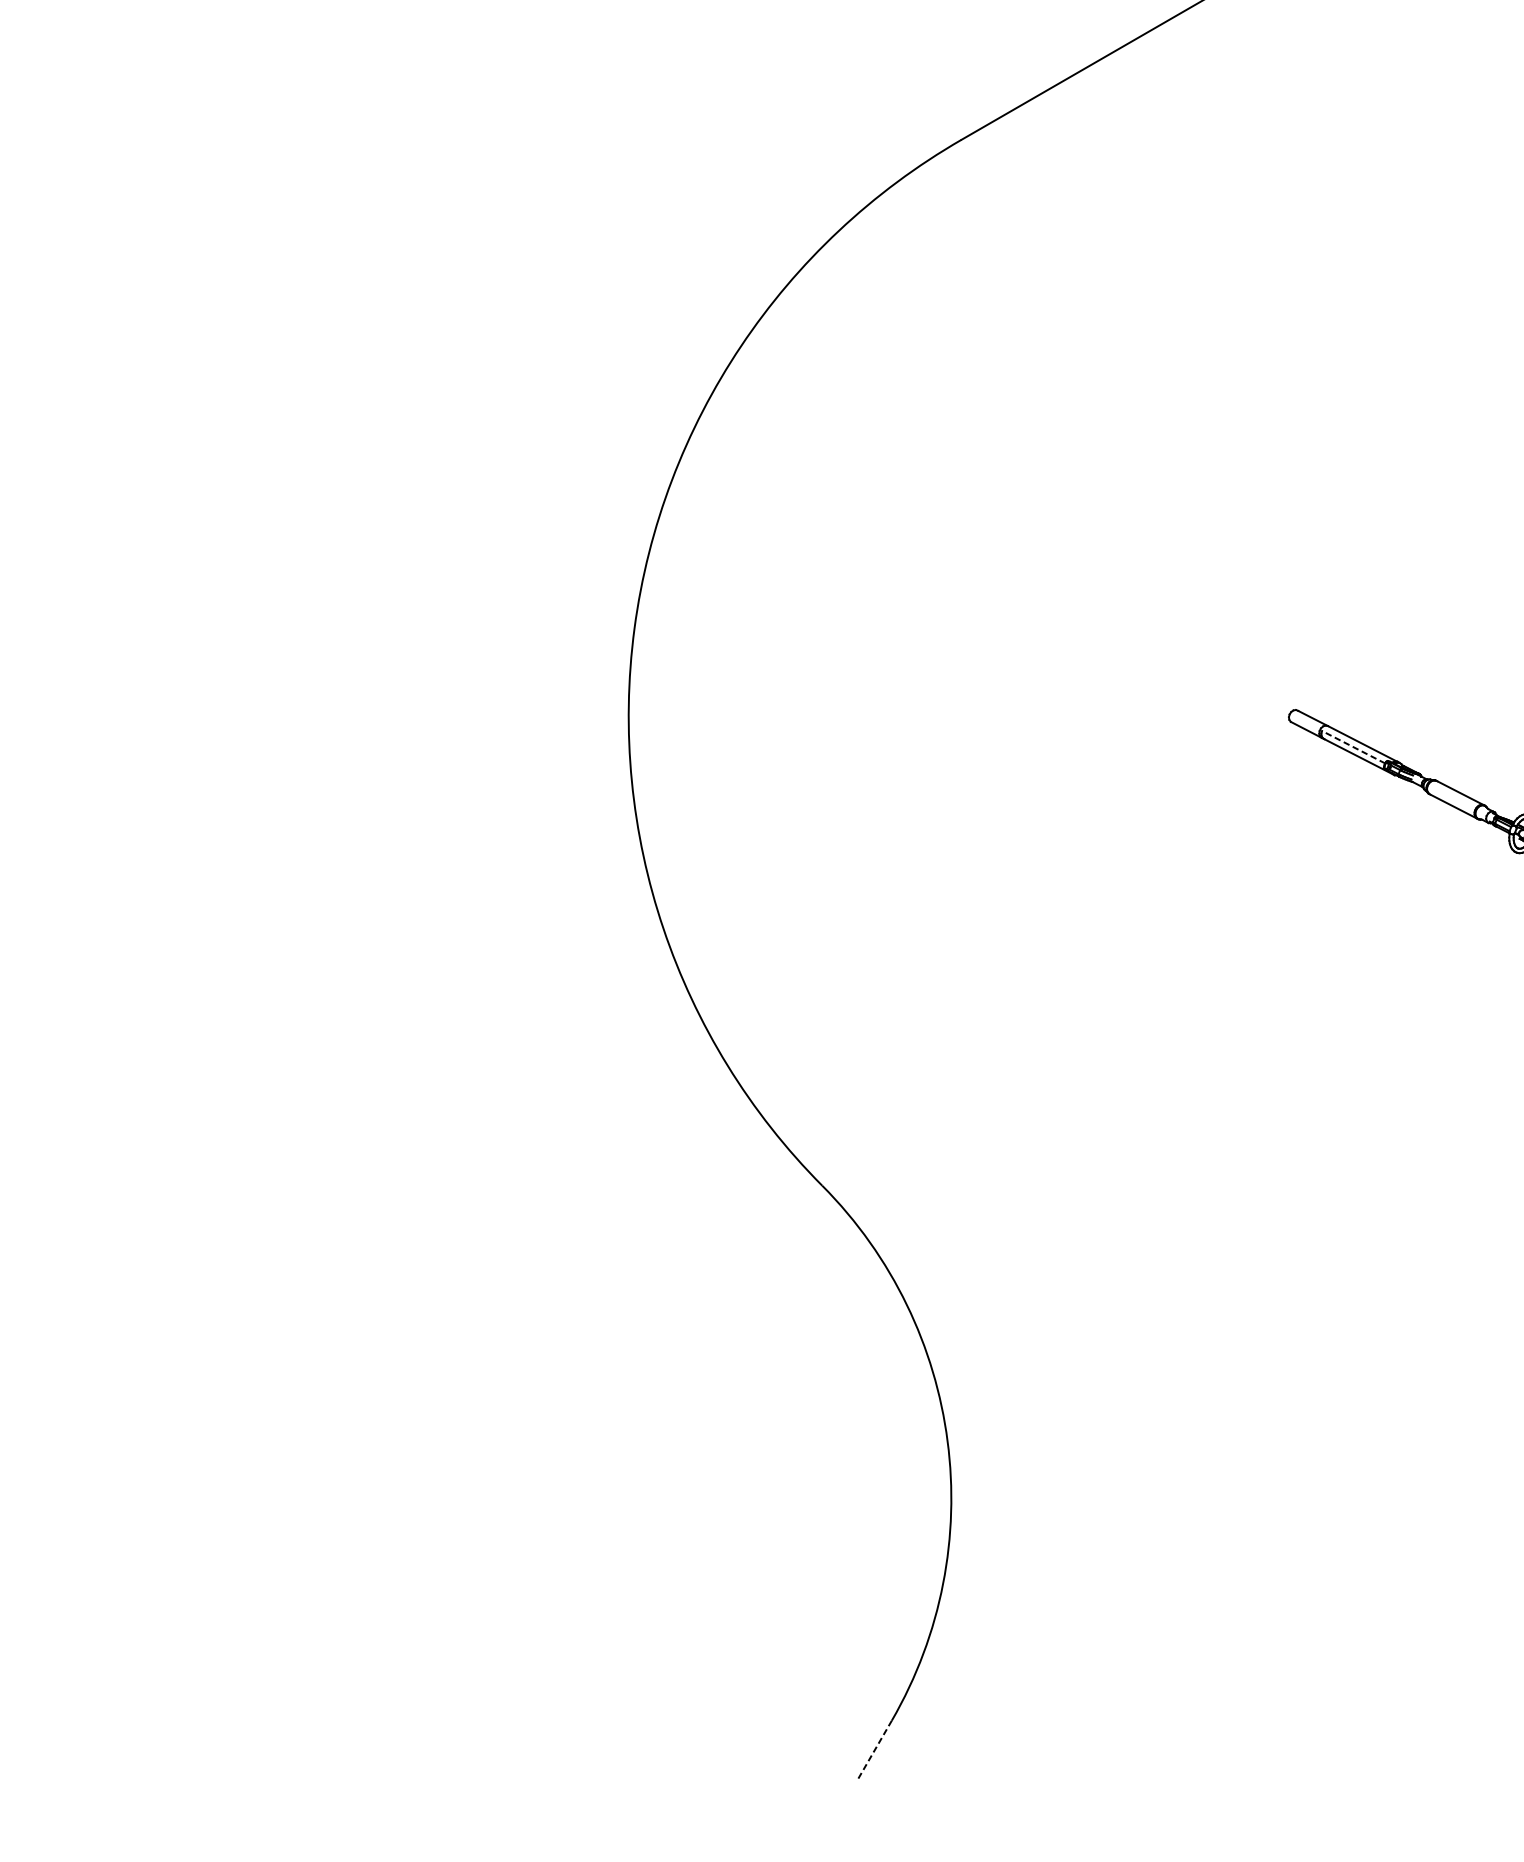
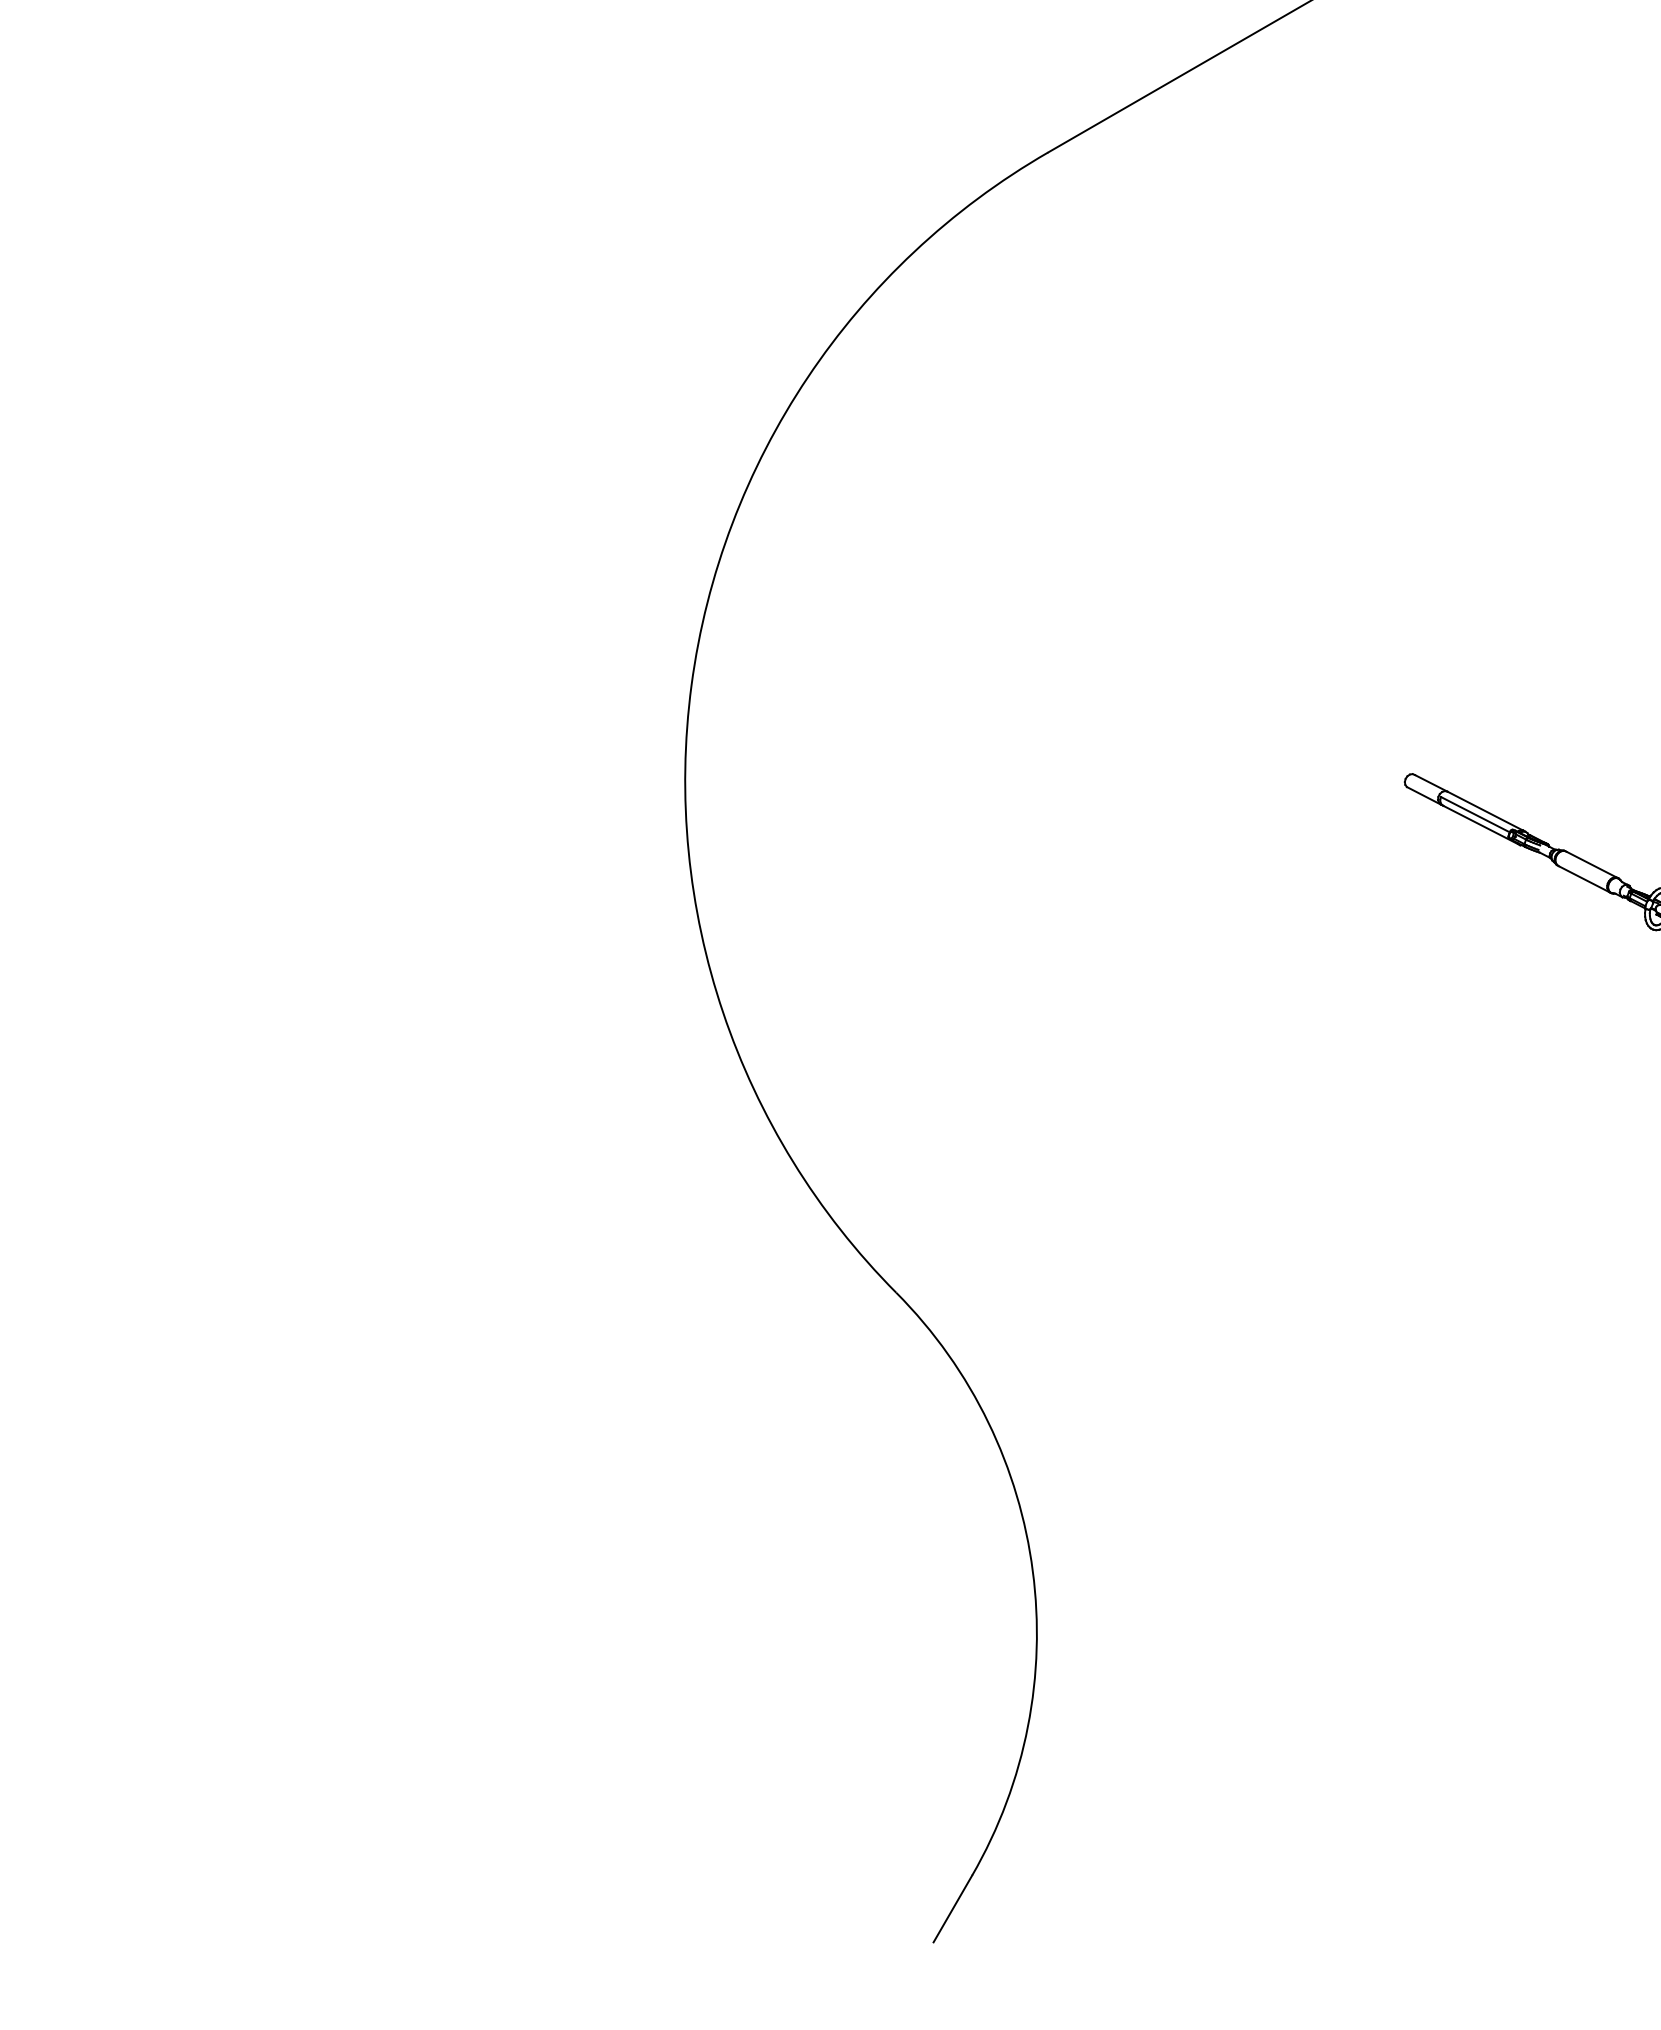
line: (1353, 747) -> (1475, 814), dashed -> solid
line: (873, 1751) -> (952, 1909), dashed -> solid

